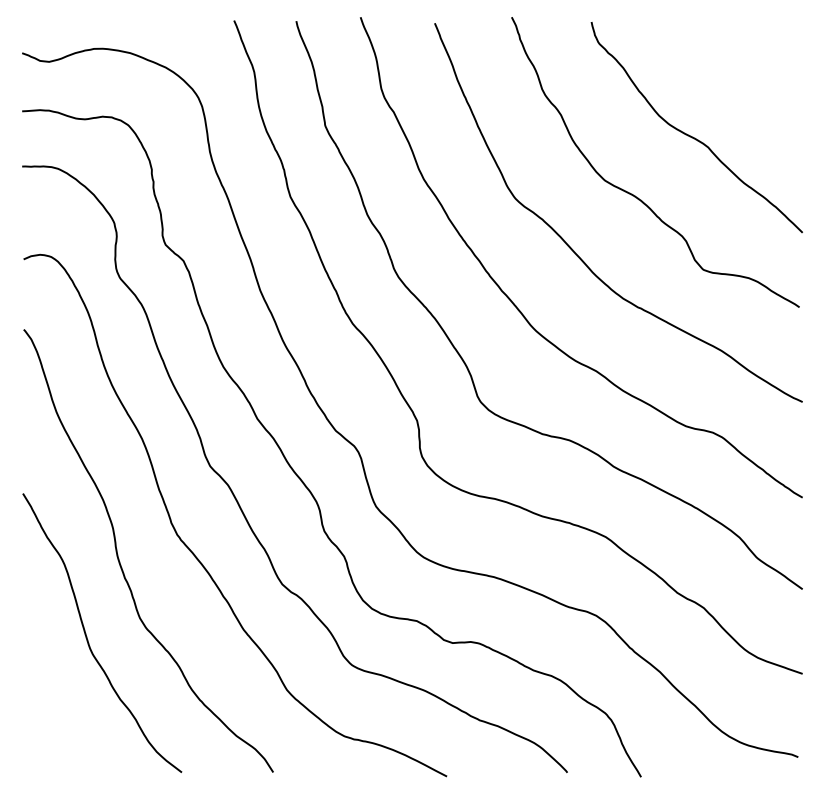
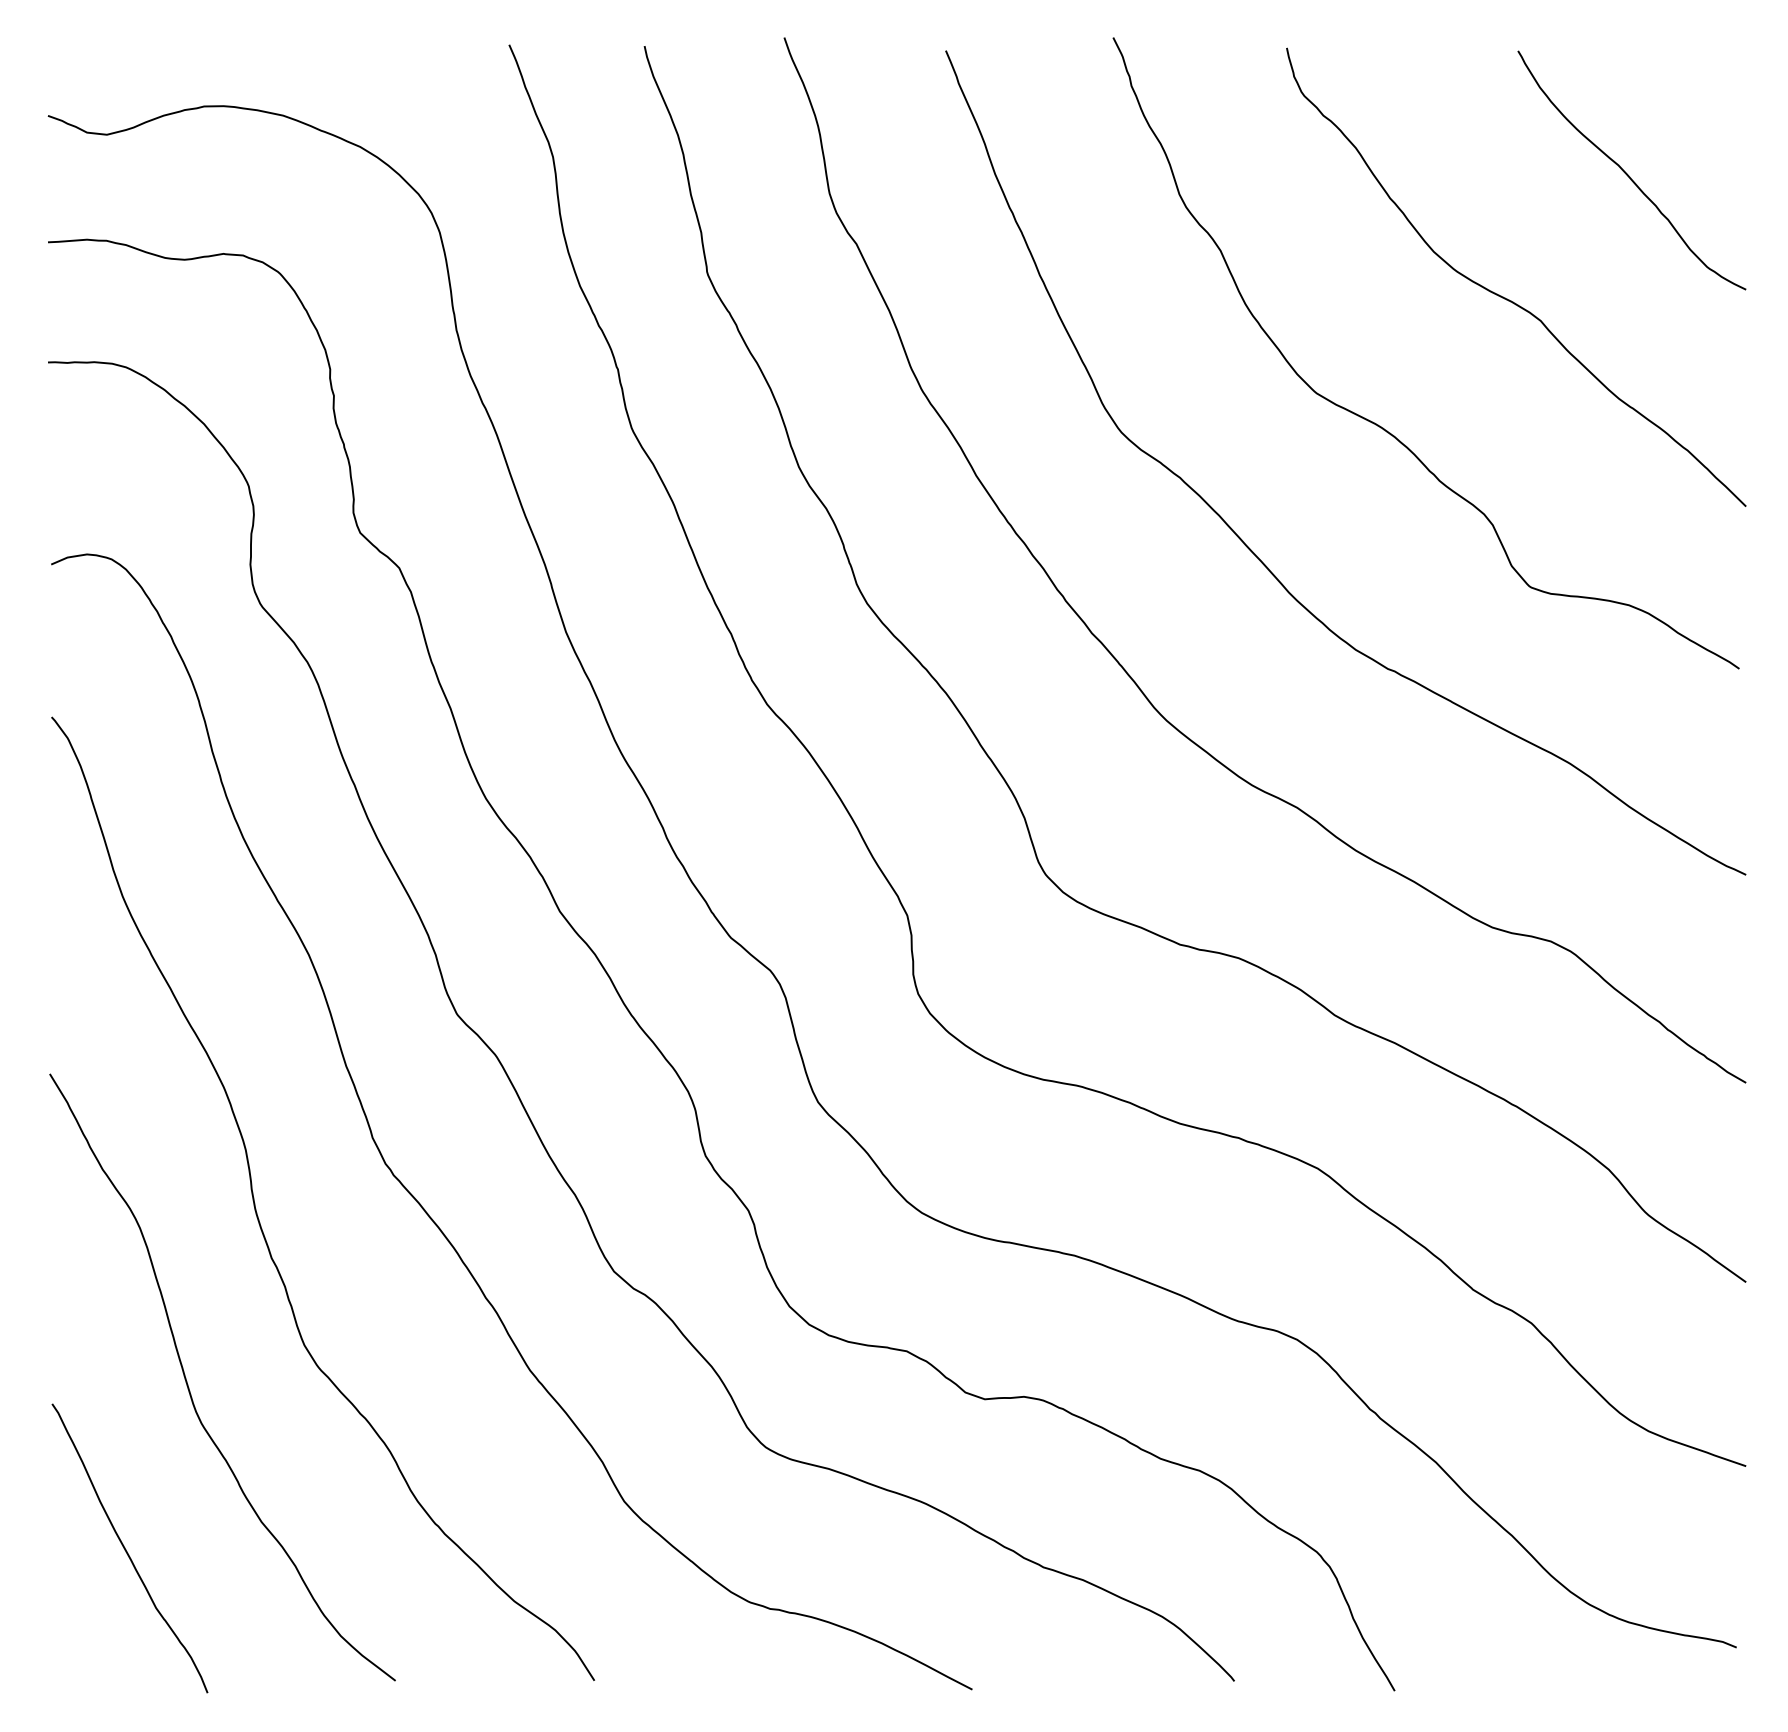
curve: (748, 79) -> (1628, 173), added
curve: (58, 711) -> (127, 1548), added

